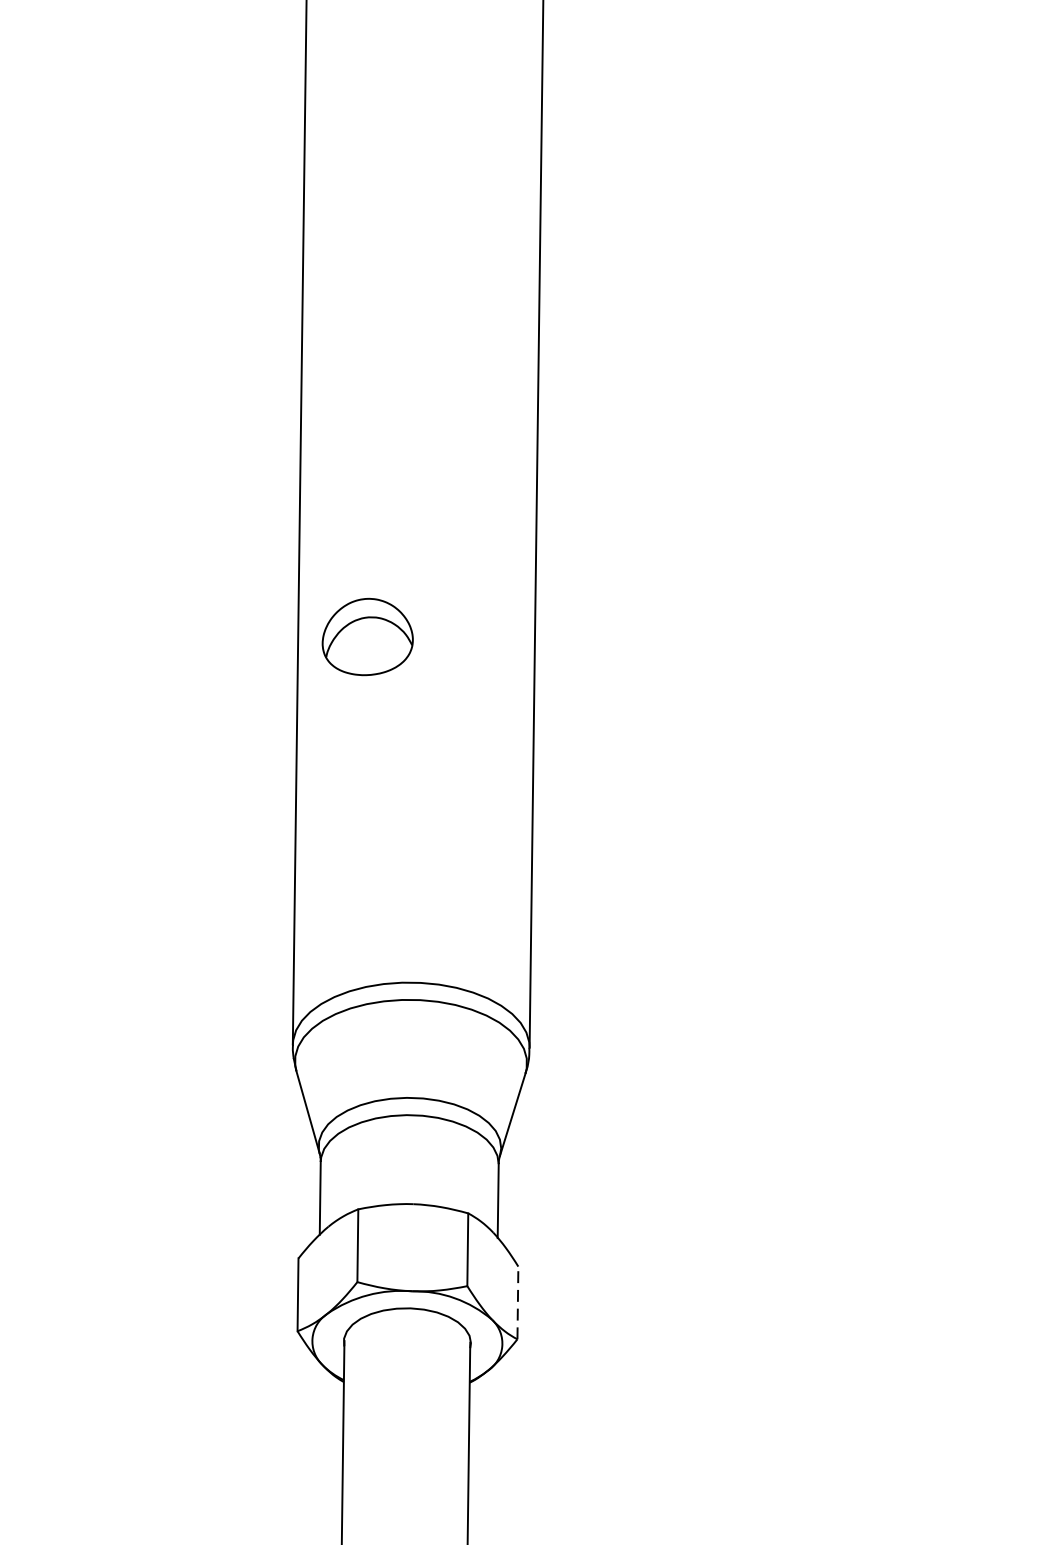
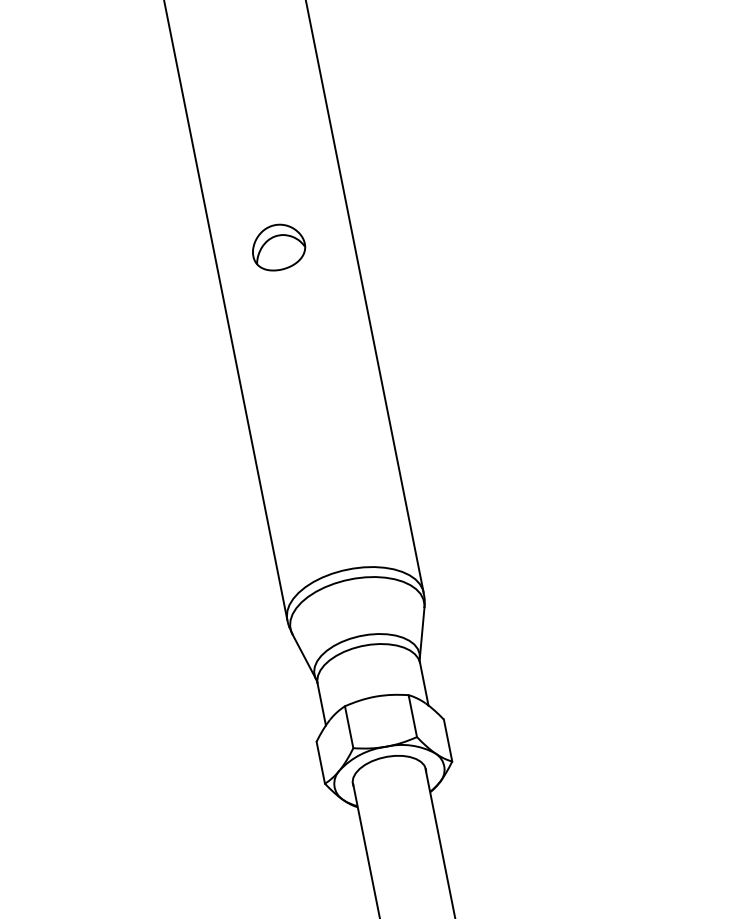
part: (369, 637) -> (279, 247), moved
line: (518, 1302) -> (448, 740), dashed -> solid

